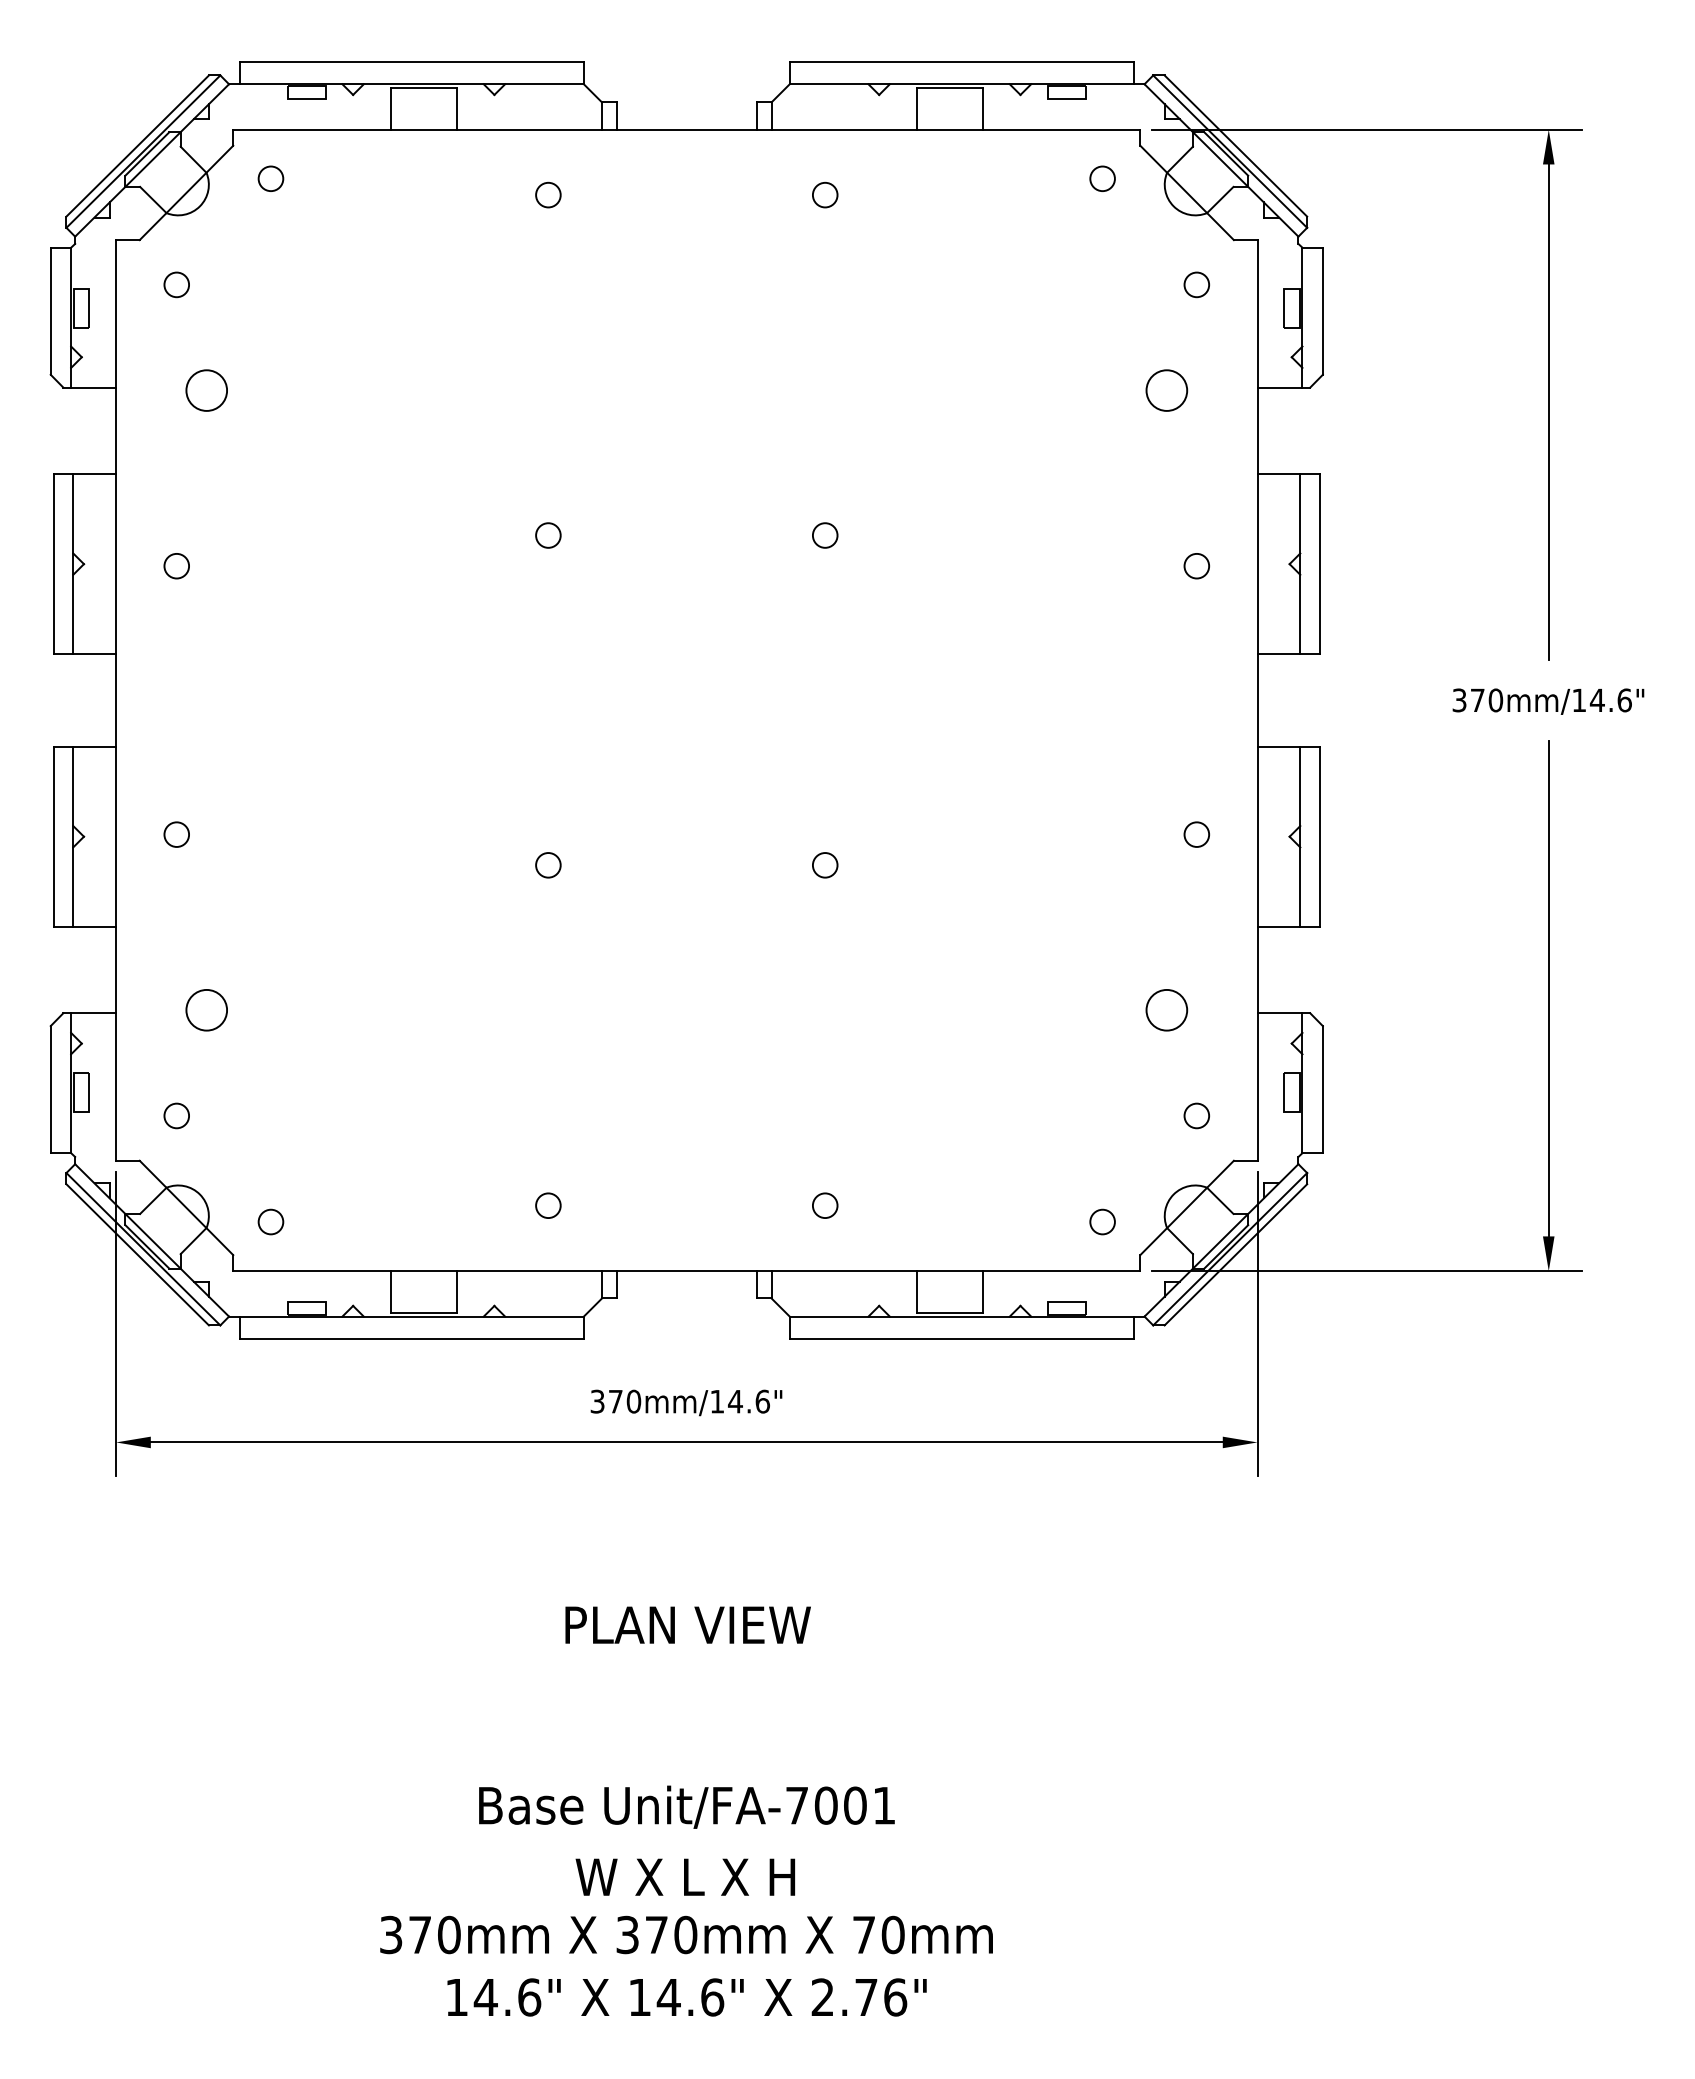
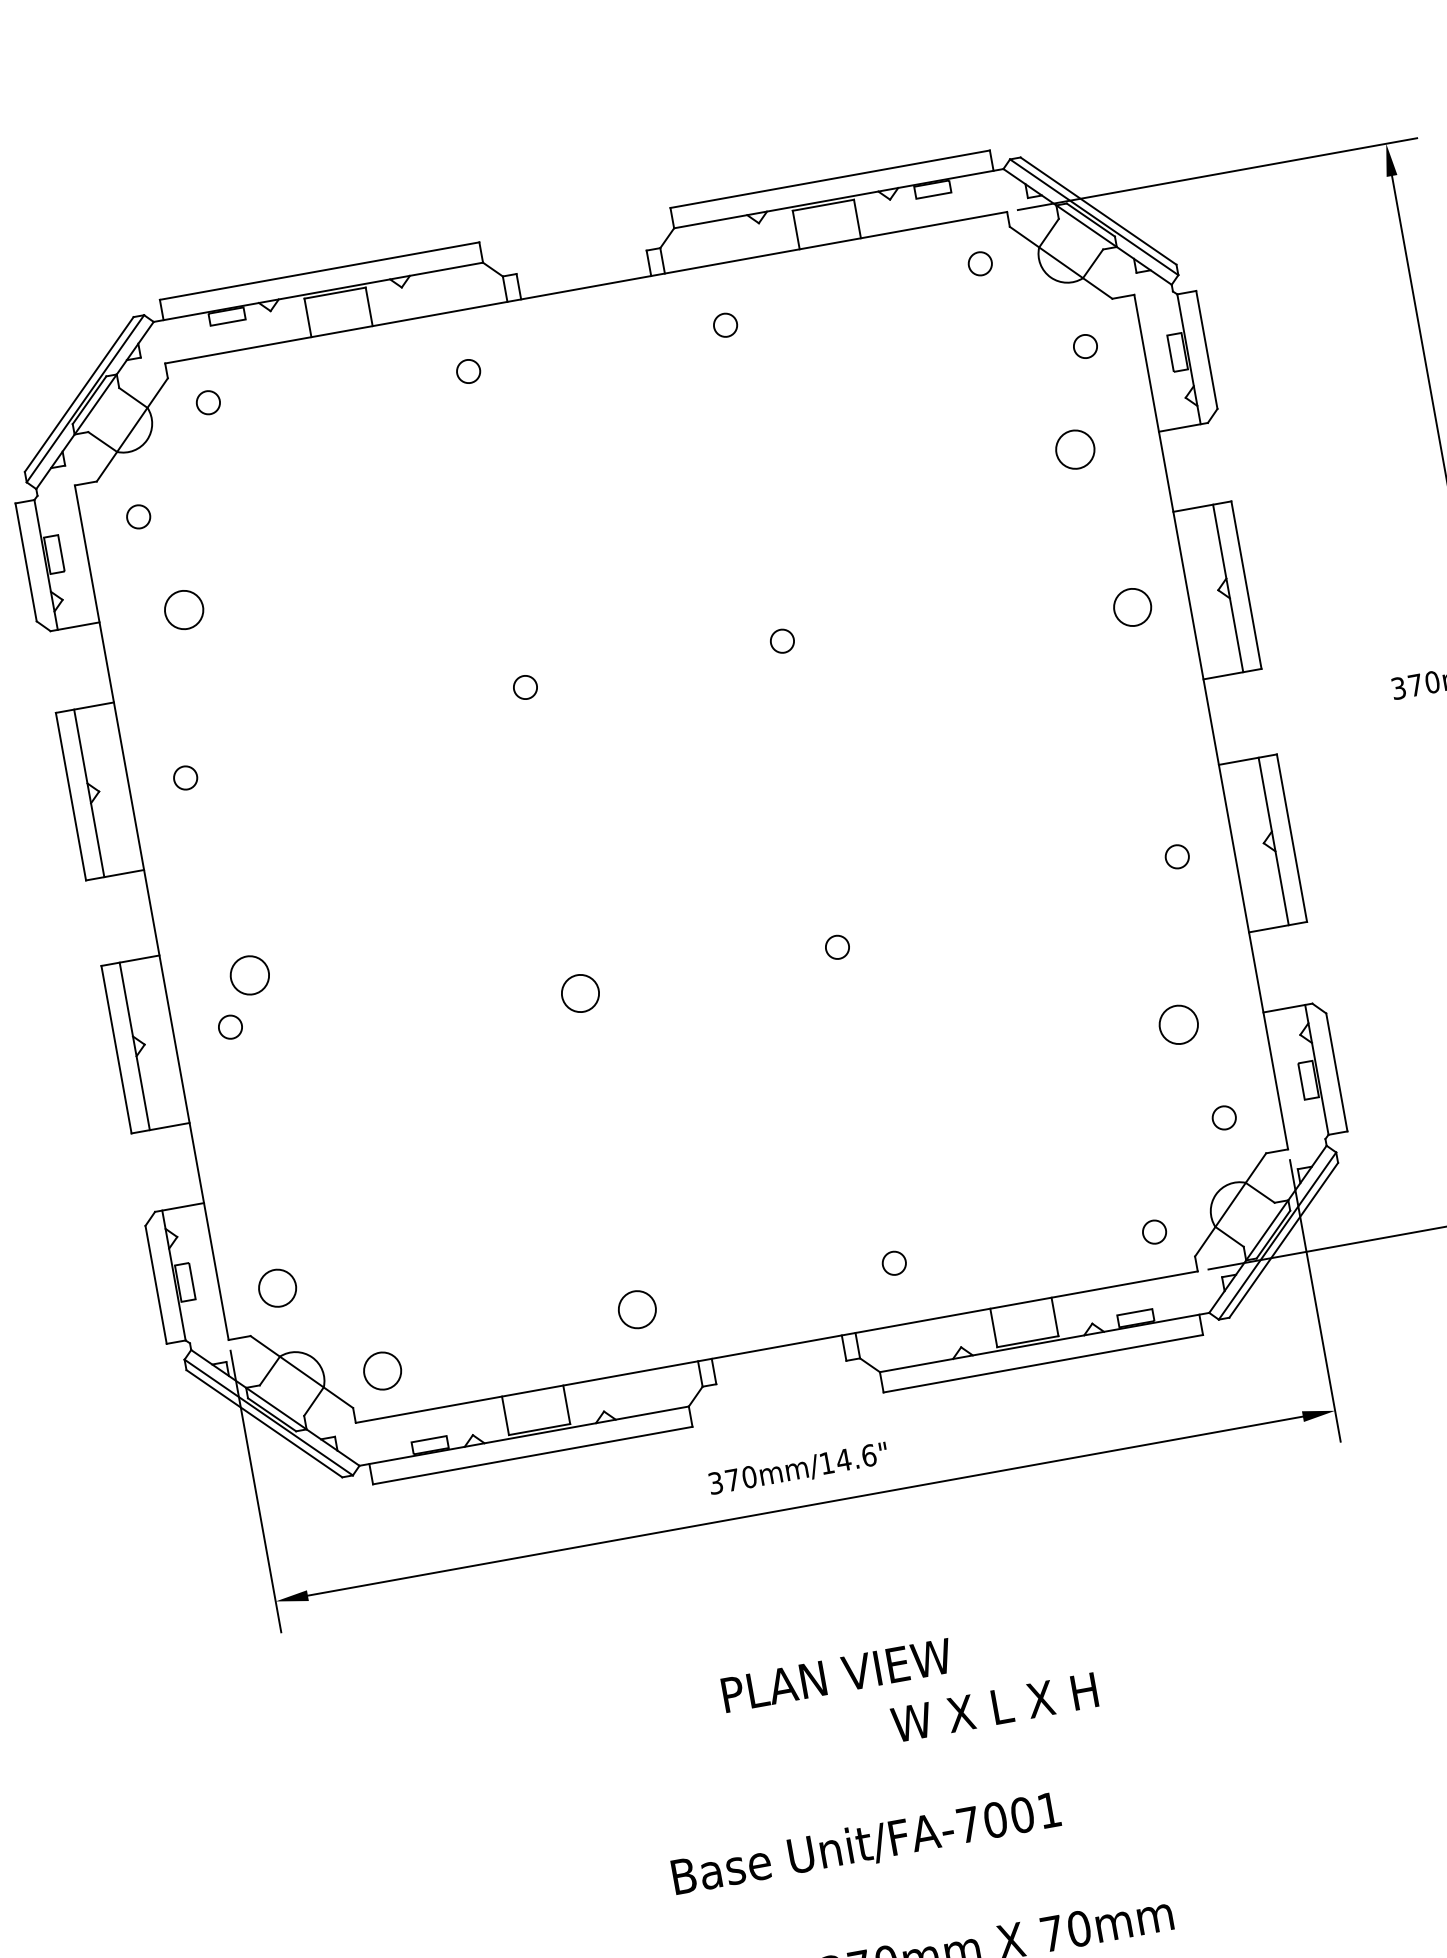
circle: (1196, 566) -> (1132, 607), size x1.6
circle: (548, 865) -> (580, 993), size x1.6
circle: (206, 1010) -> (249, 975), moved
circle: (176, 1115) -> (277, 1287), size x1.6
circle: (548, 1205) -> (637, 1309), size x1.6
circle: (270, 1221) -> (382, 1370), size x1.6
text: (685, 1876) -> (994, 1706), moved

